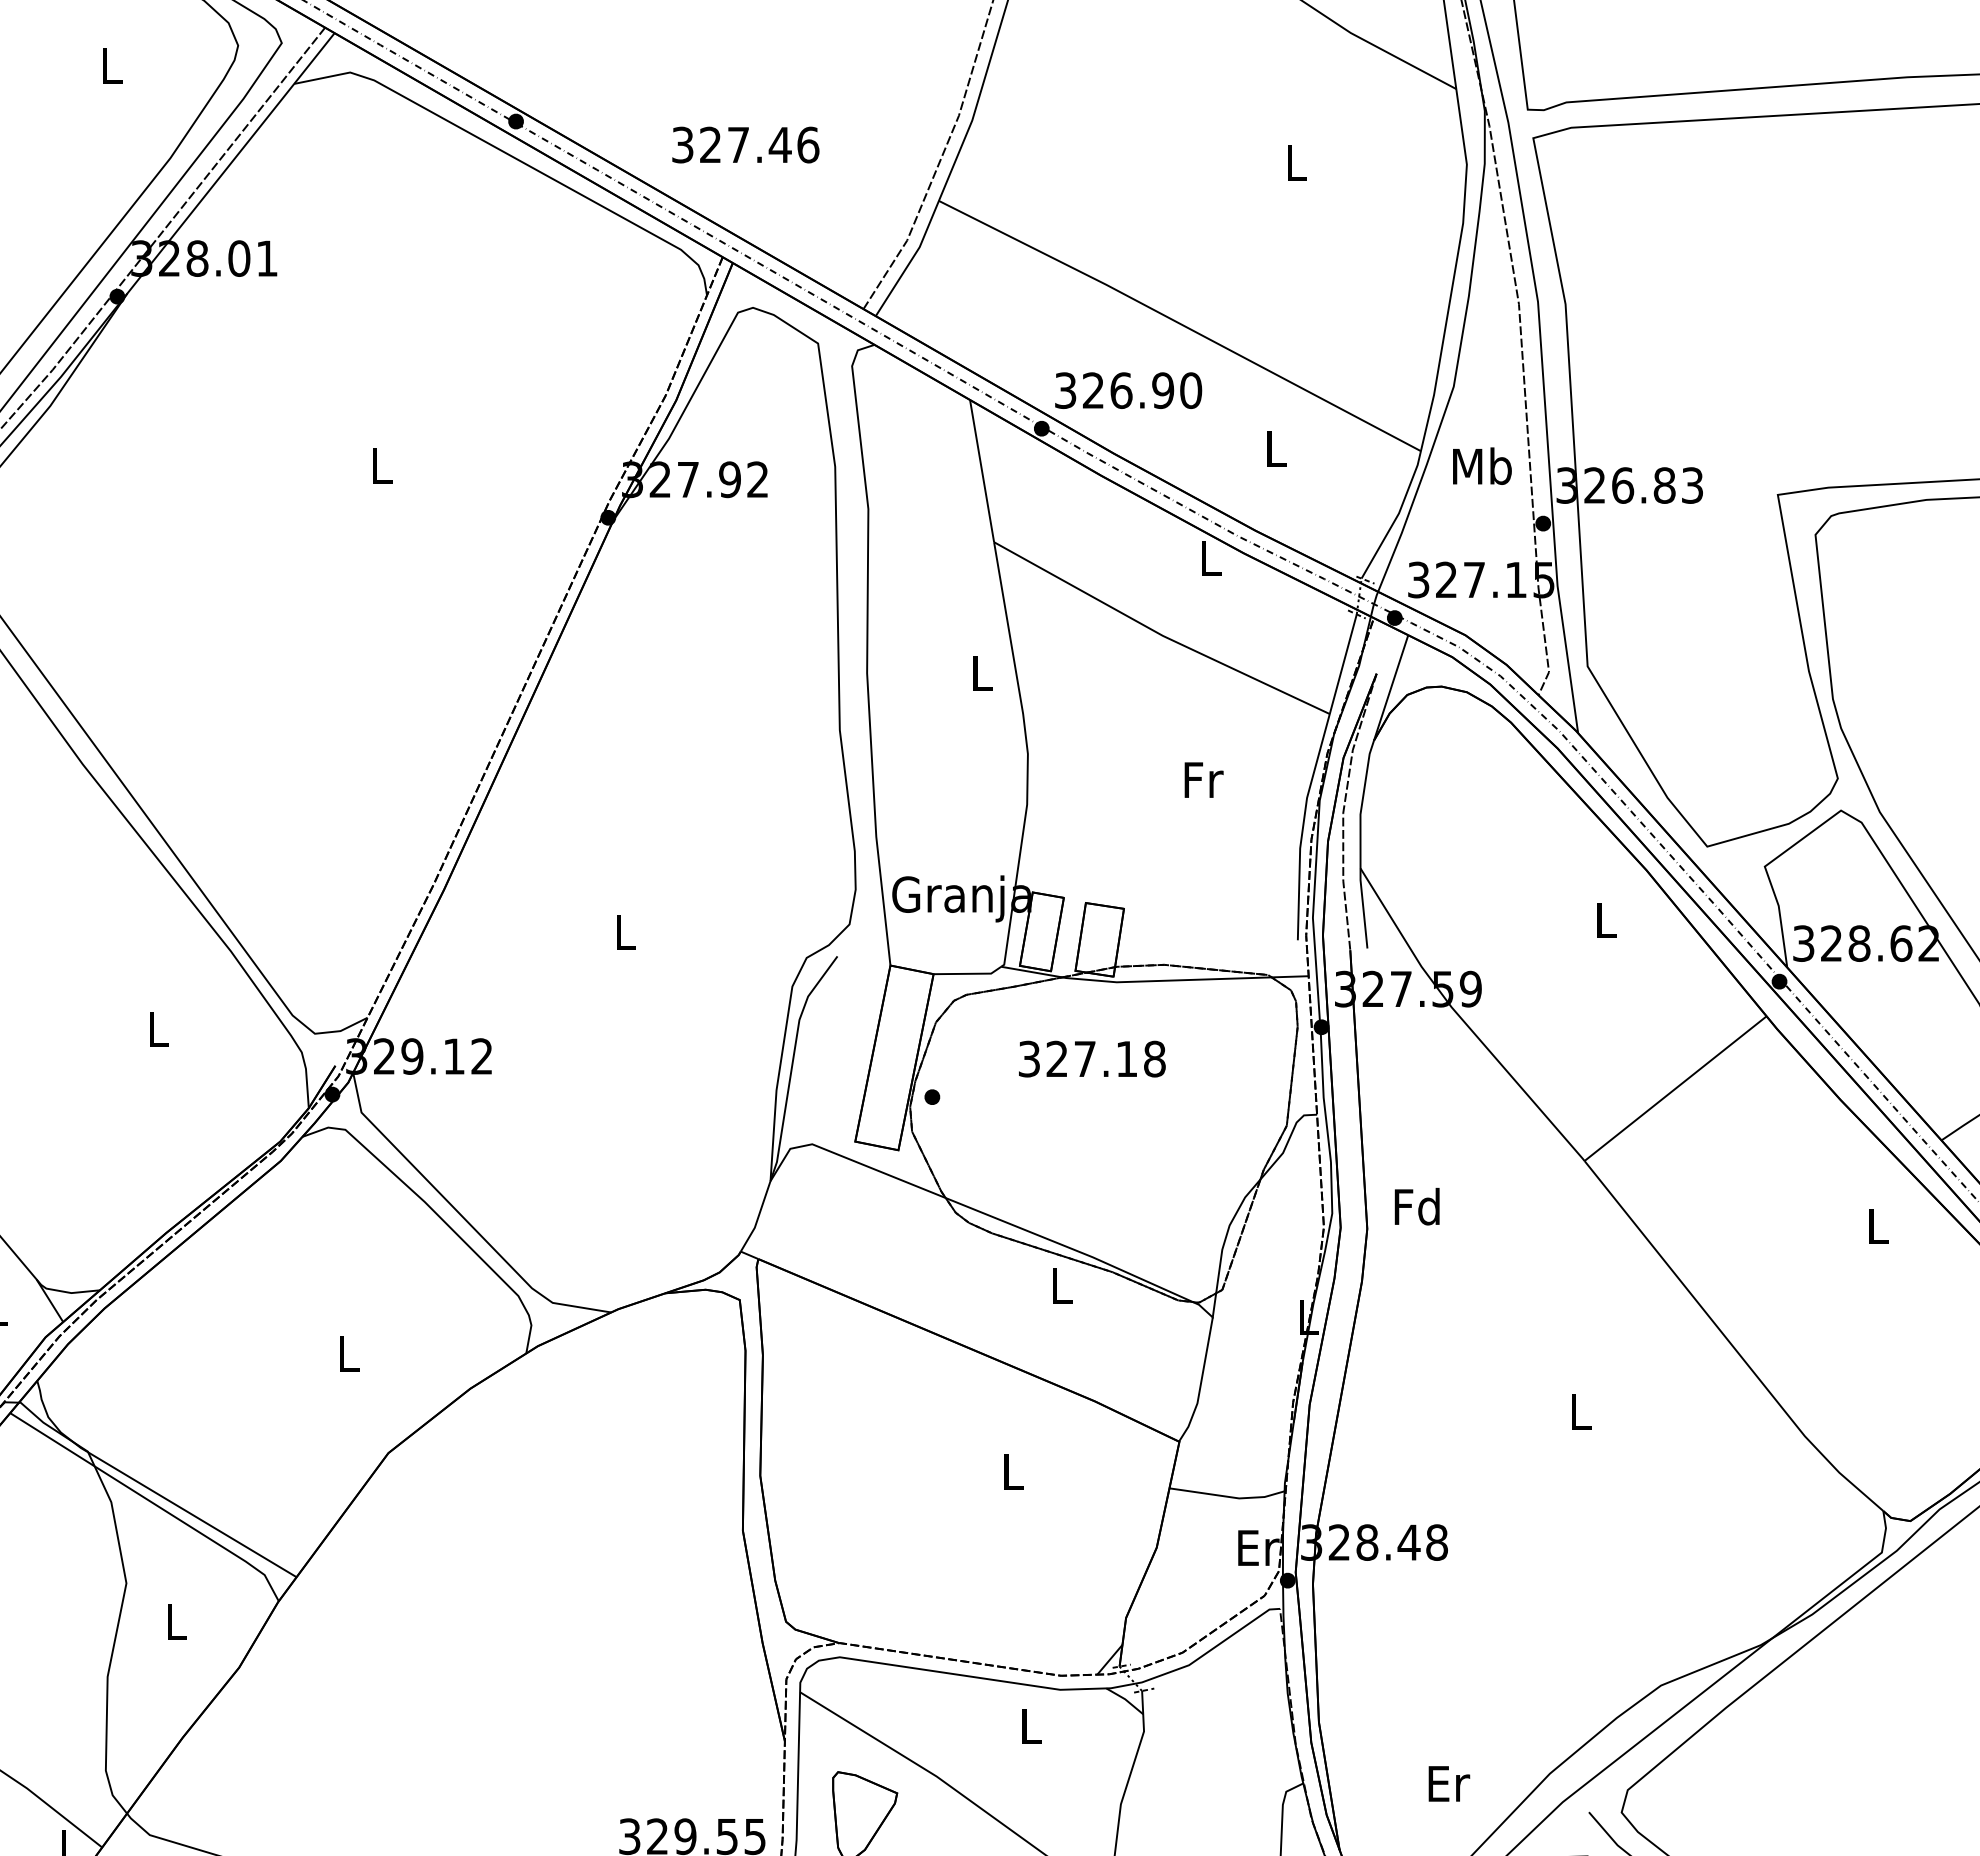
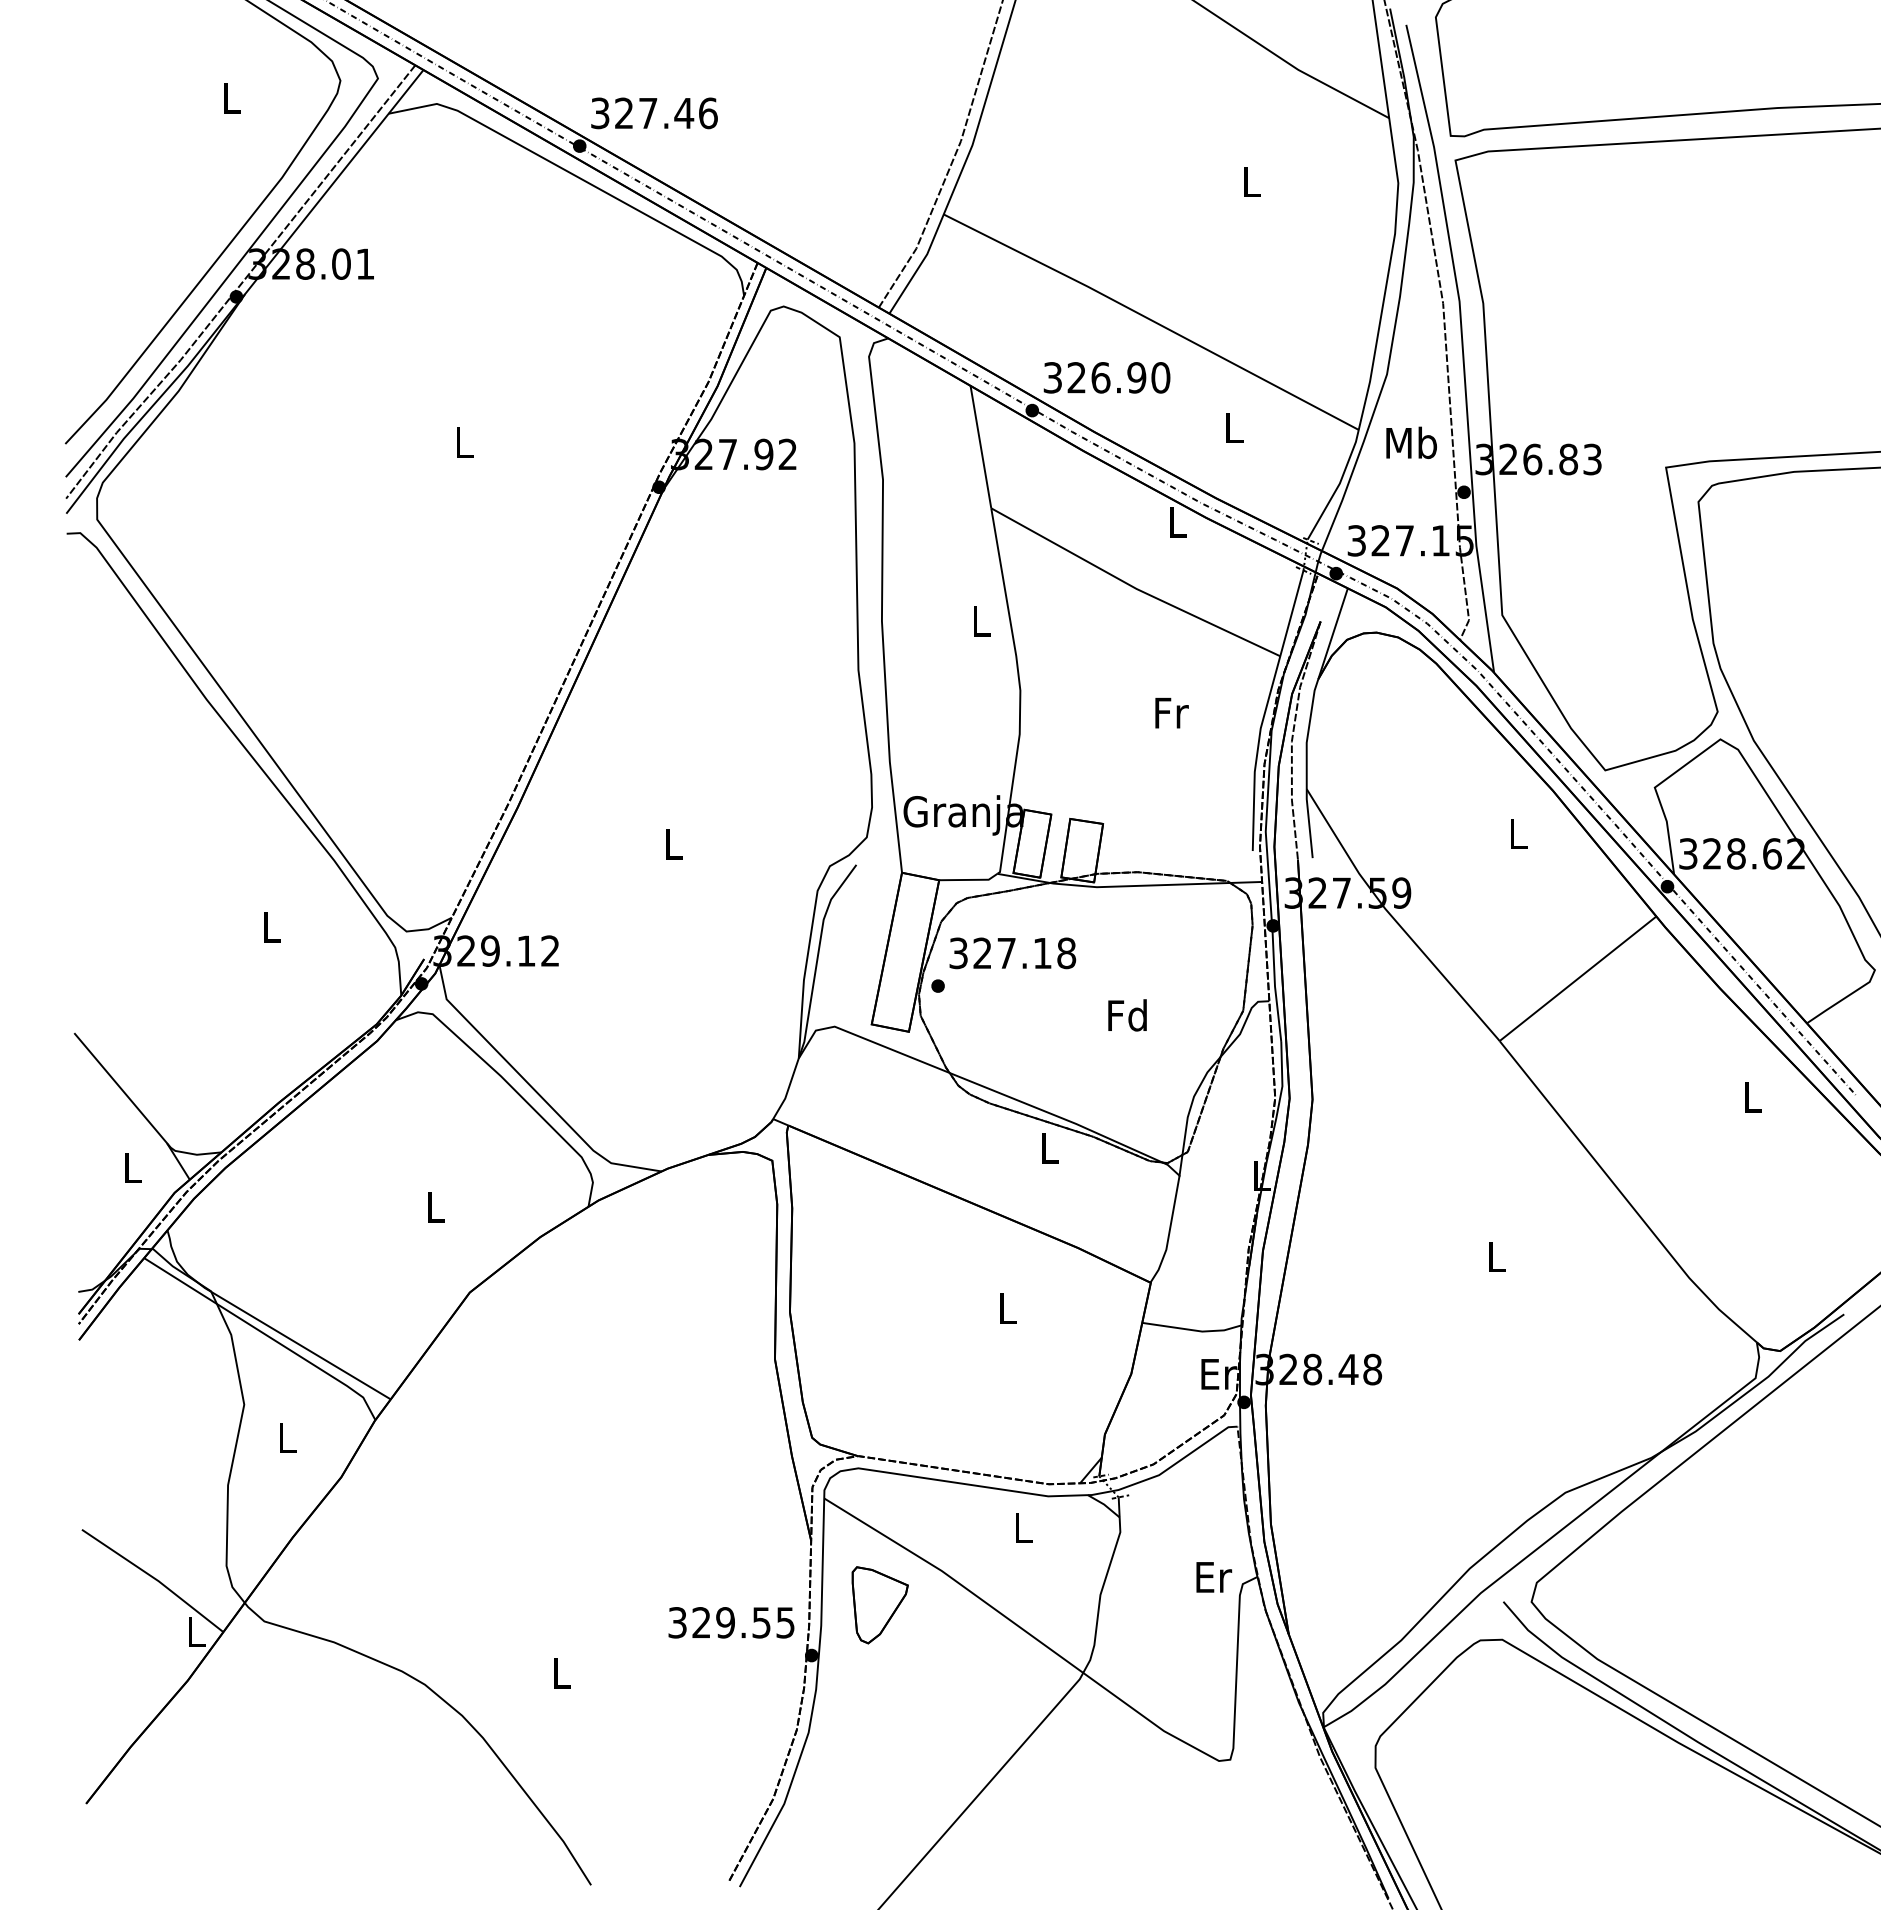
text: (745, 145) -> (654, 113), moved
text: (1091, 1059) -> (1012, 953), moved
text: (1417, 1206) -> (1127, 1015), moved
text: (1449, 1784) -> (1214, 1577), moved

